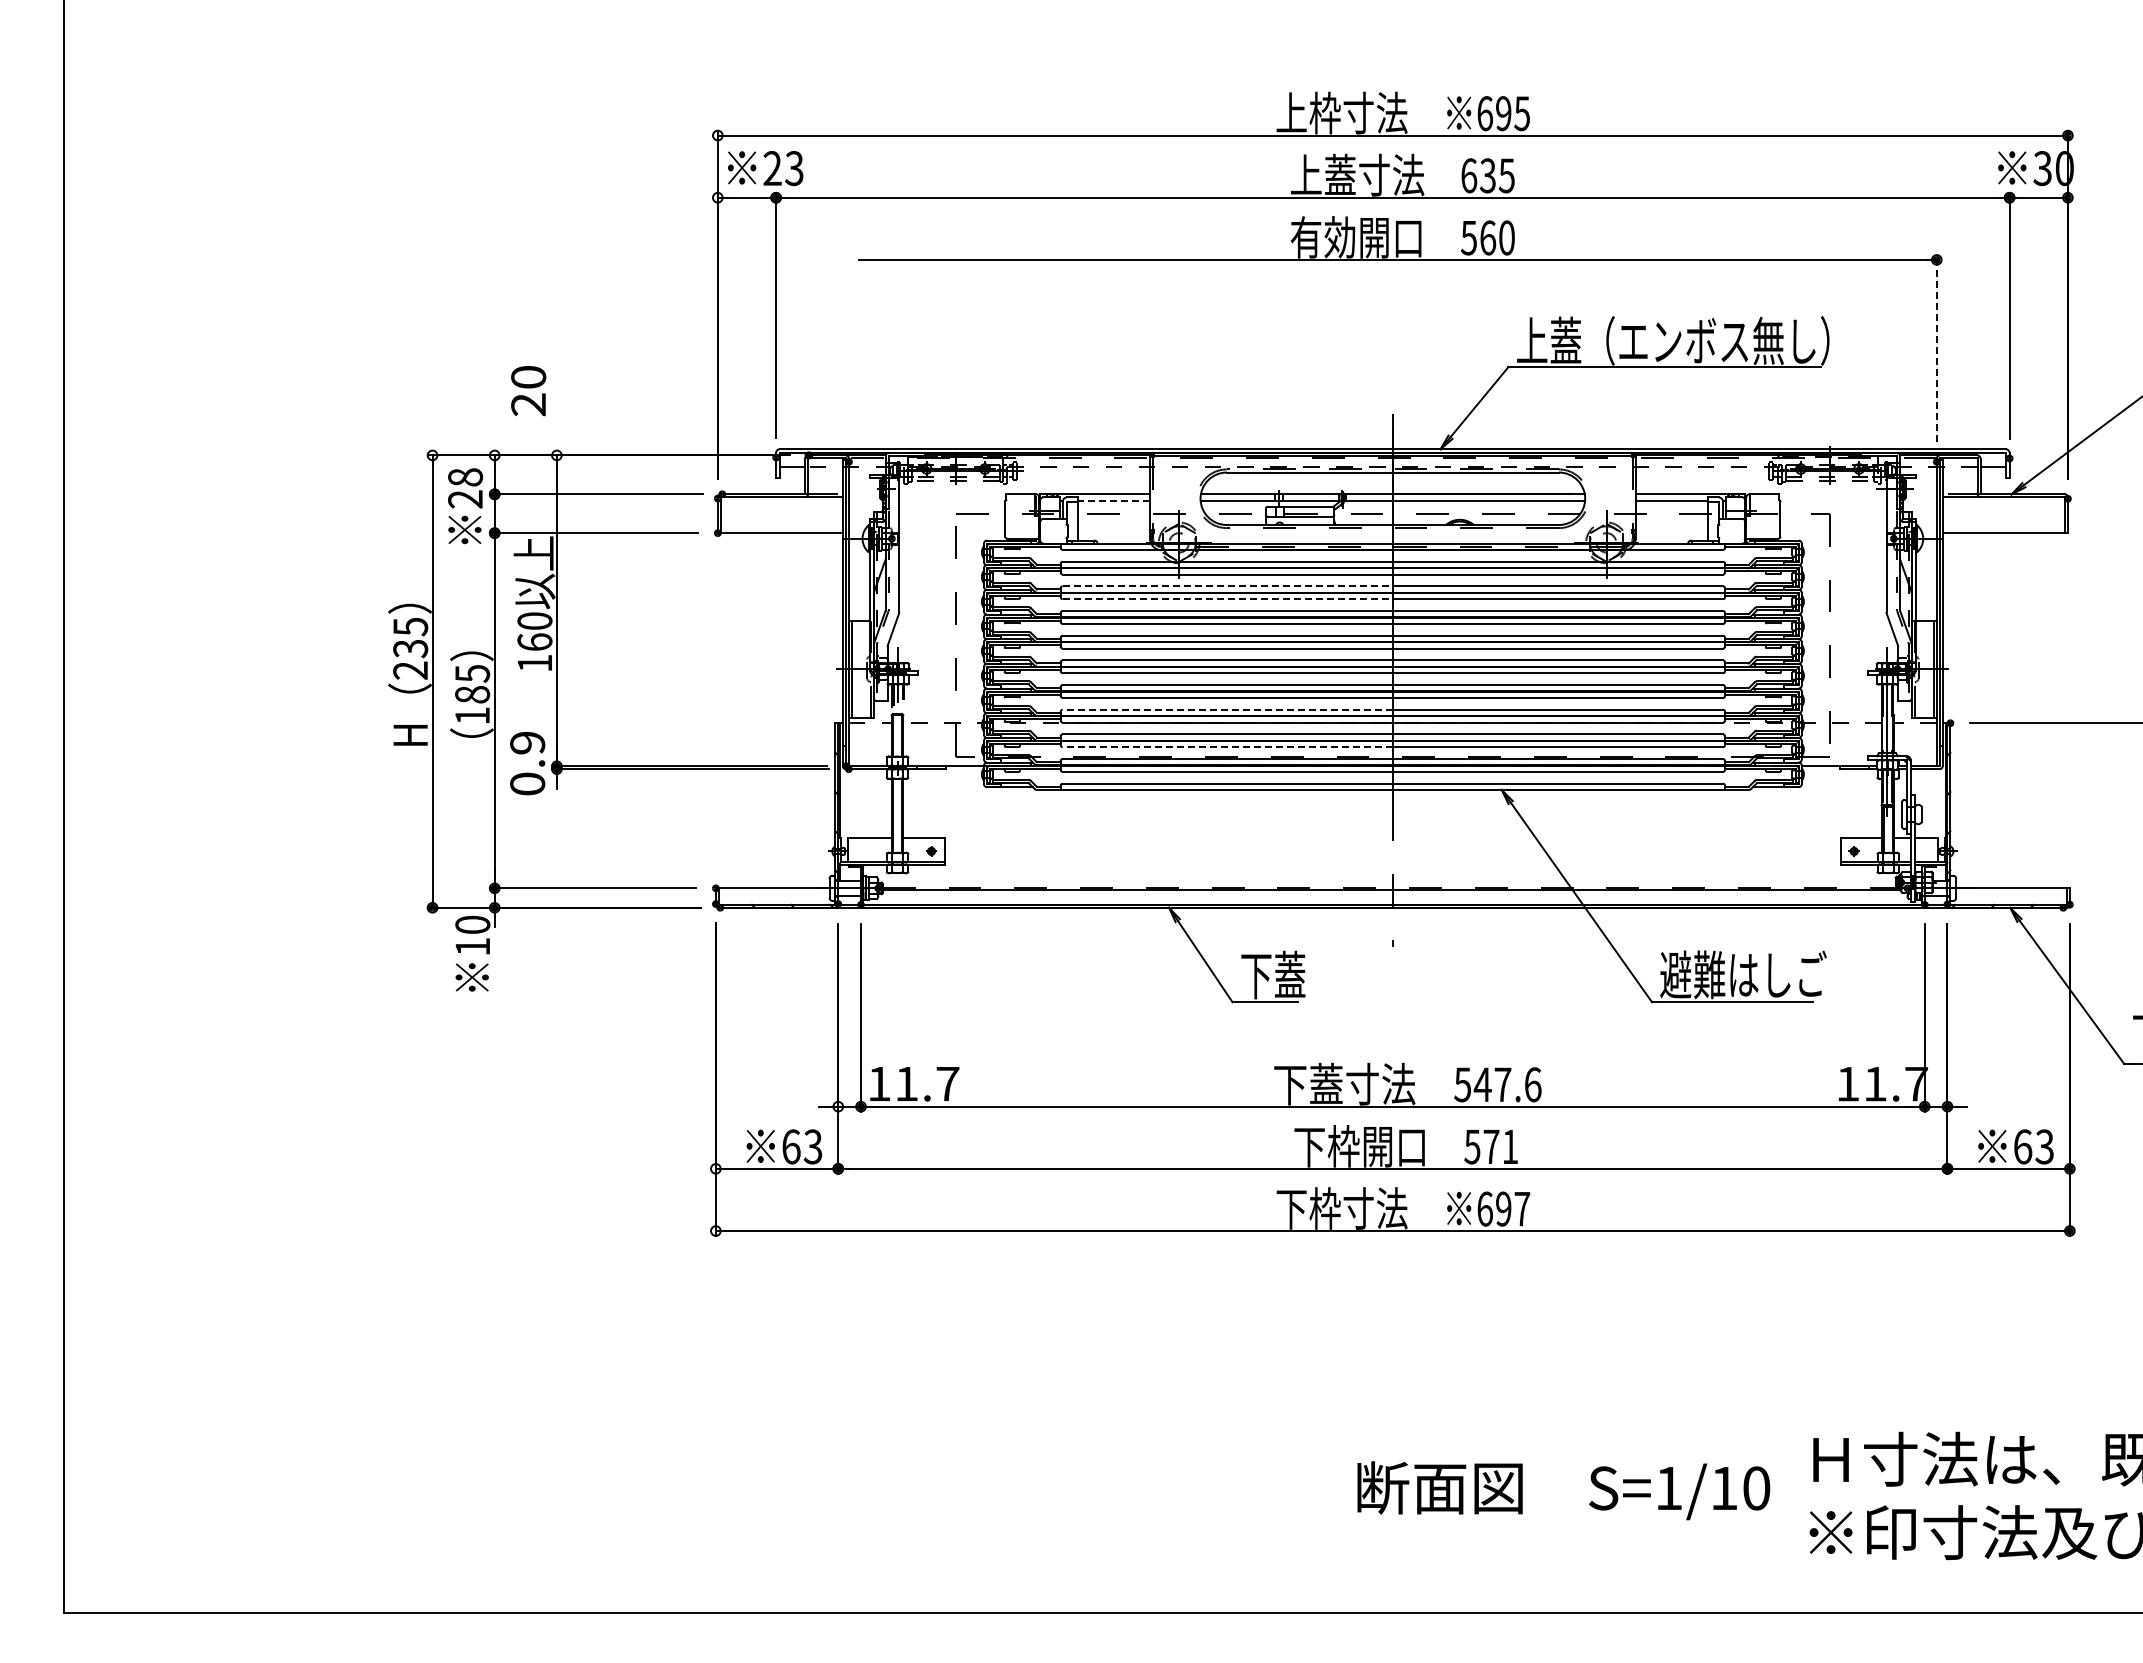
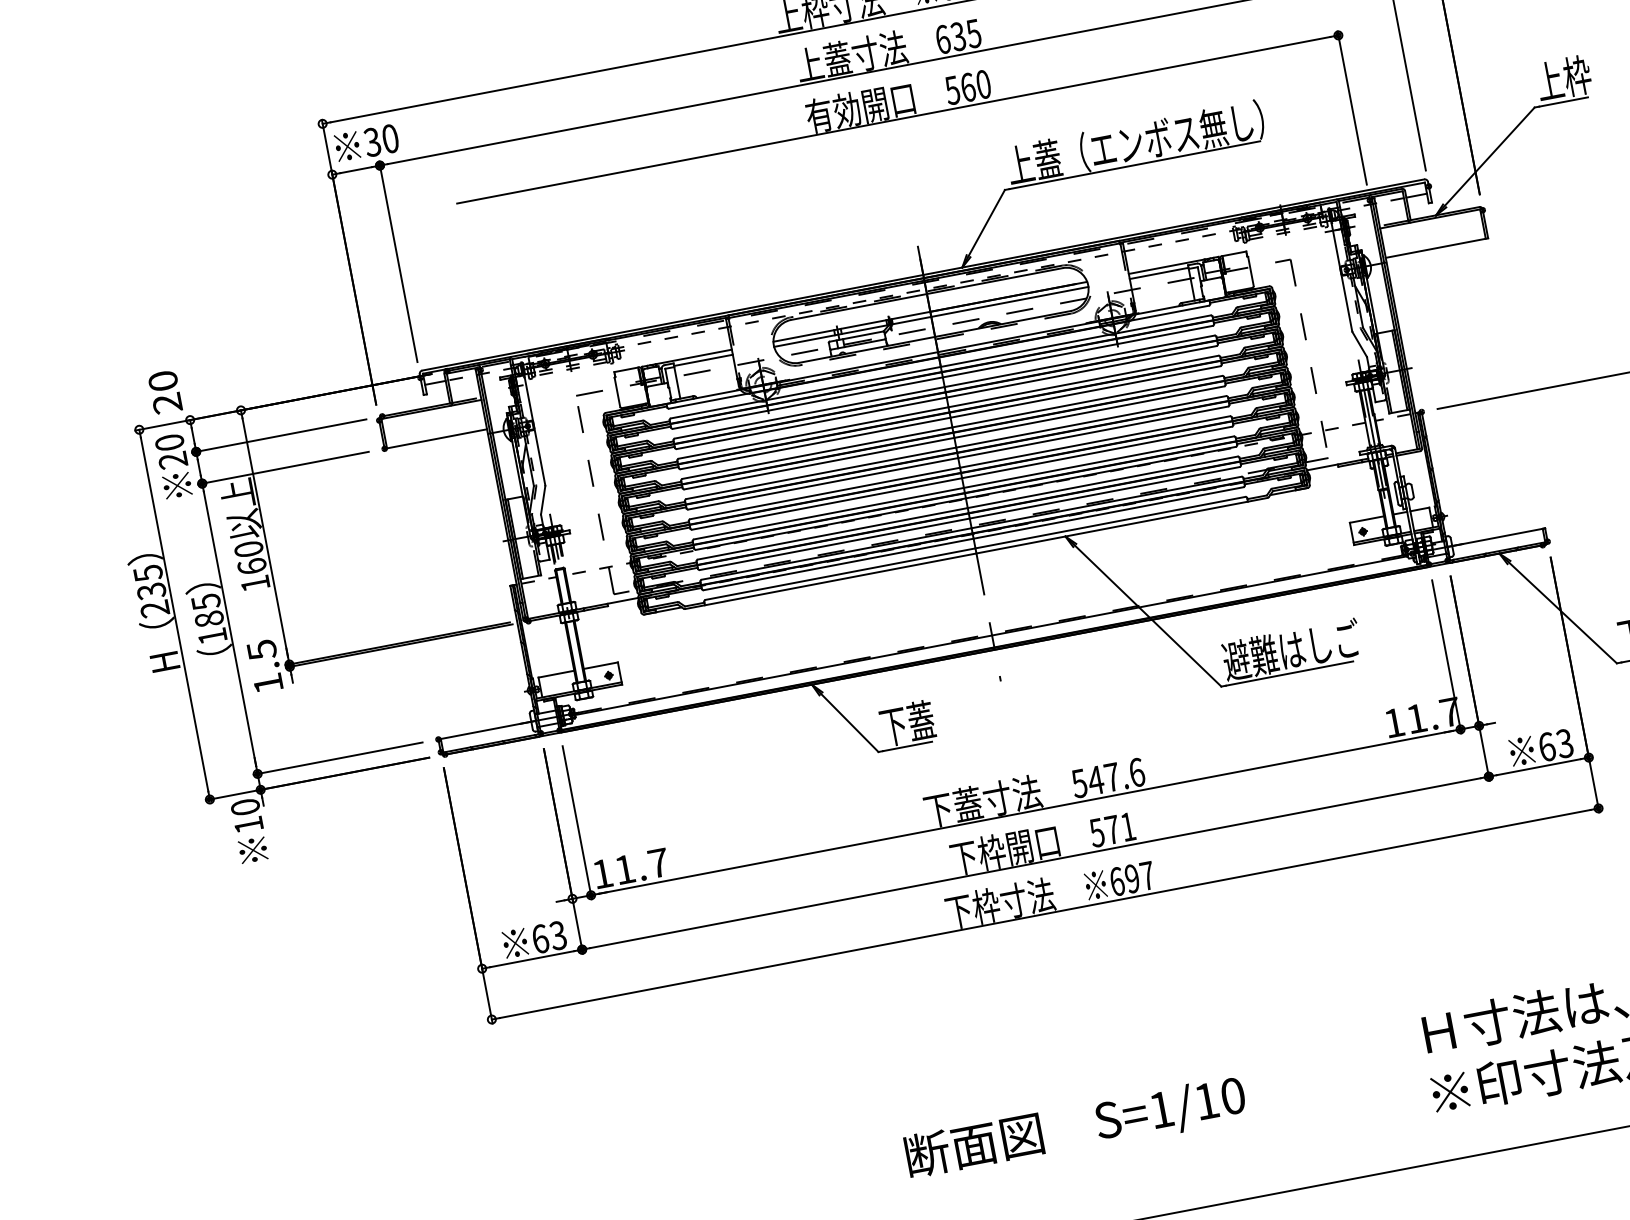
text: (783, 168) -> (381, 140), 23 -> 30
line: (1936, 348) -> (1351, 107), dashed -> solid
text: (528, 391) -> (165, 392), moved
text: (465, 477) -> (169, 442), 28 -> 20
line: (1114, 500) -> (703, 360), dashed -> solid
line: (1228, 586) -> (810, 412), dashed -> solid
line: (1228, 599) -> (812, 423), dashed -> solid
line: (1227, 709) -> (828, 513), dashed -> solid
line: (1227, 747) -> (834, 544), dashed -> solid
text: (527, 763) -> (265, 666), 0.9 -> 1.5
text: (1563, 1490) -> (1075, 1128), moved

